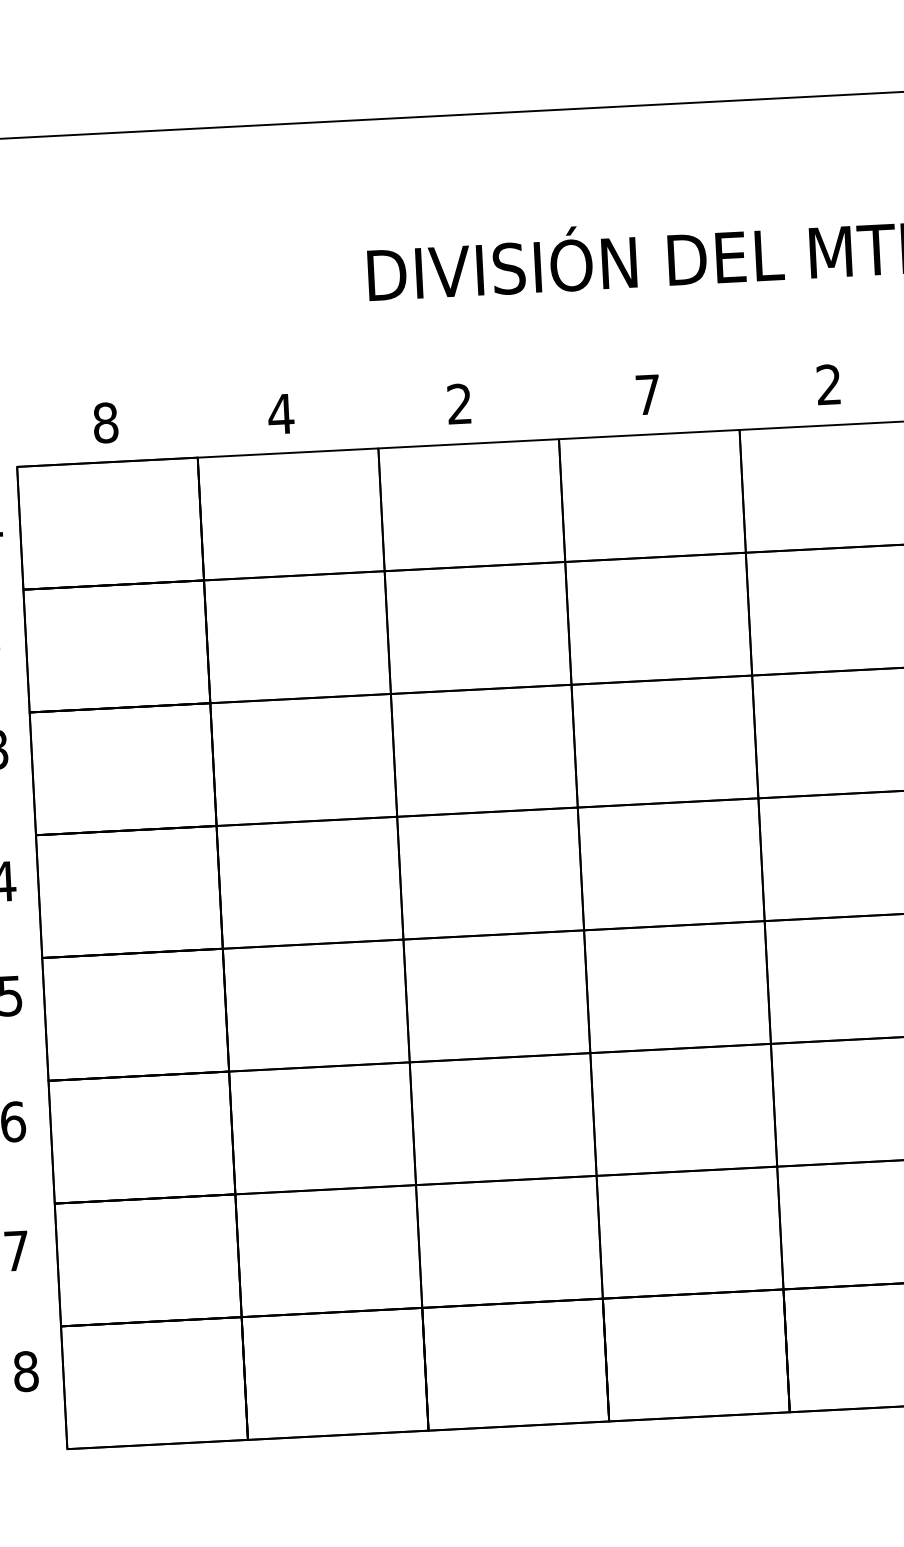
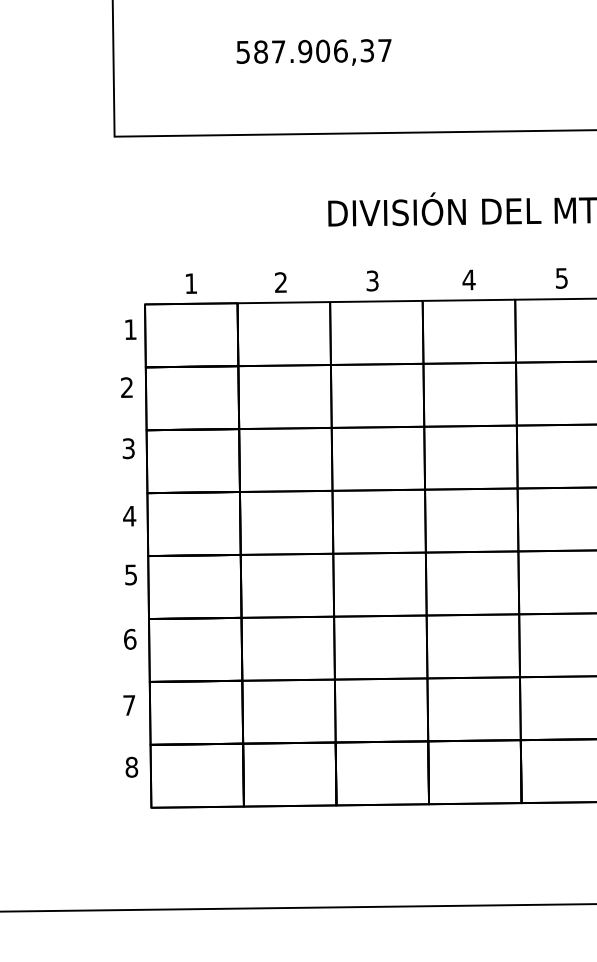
text: (828, 385) -> (561, 278), 2 -> 5
text: (646, 393) -> (468, 279), 7 -> 4
text: (459, 403) -> (372, 280), 2 -> 3
text: (280, 413) -> (280, 282), 4 -> 2
text: (106, 422) -> (191, 283), 8 -> 1

